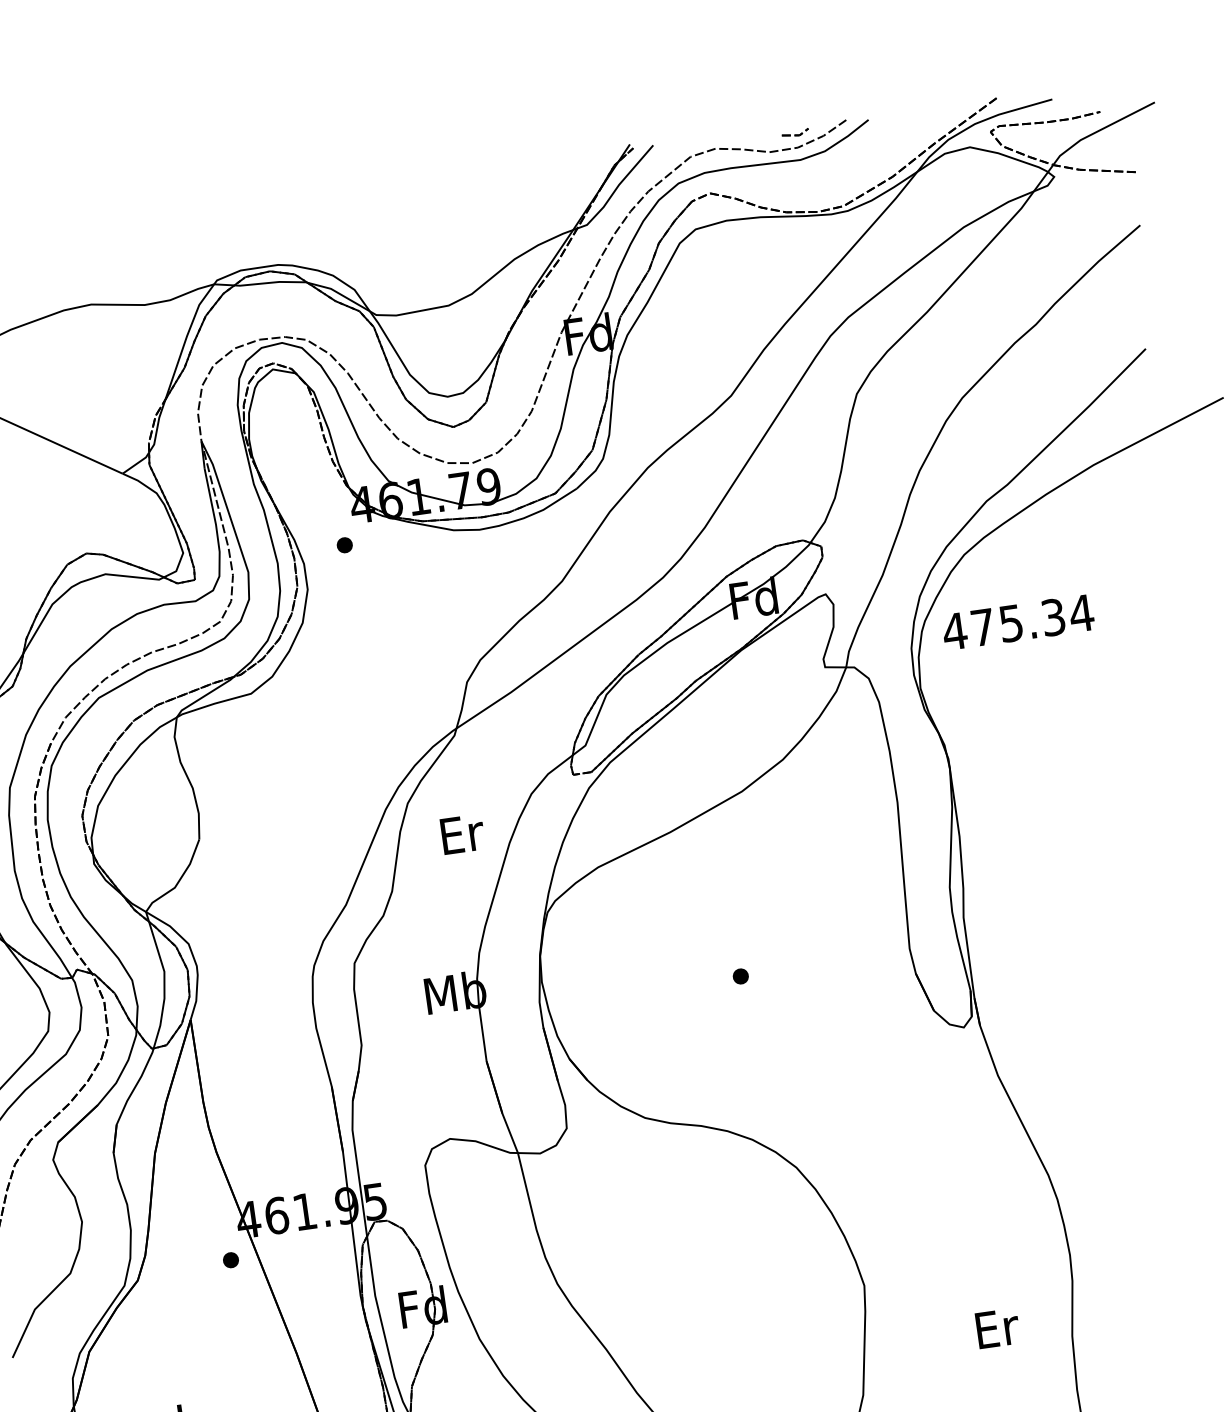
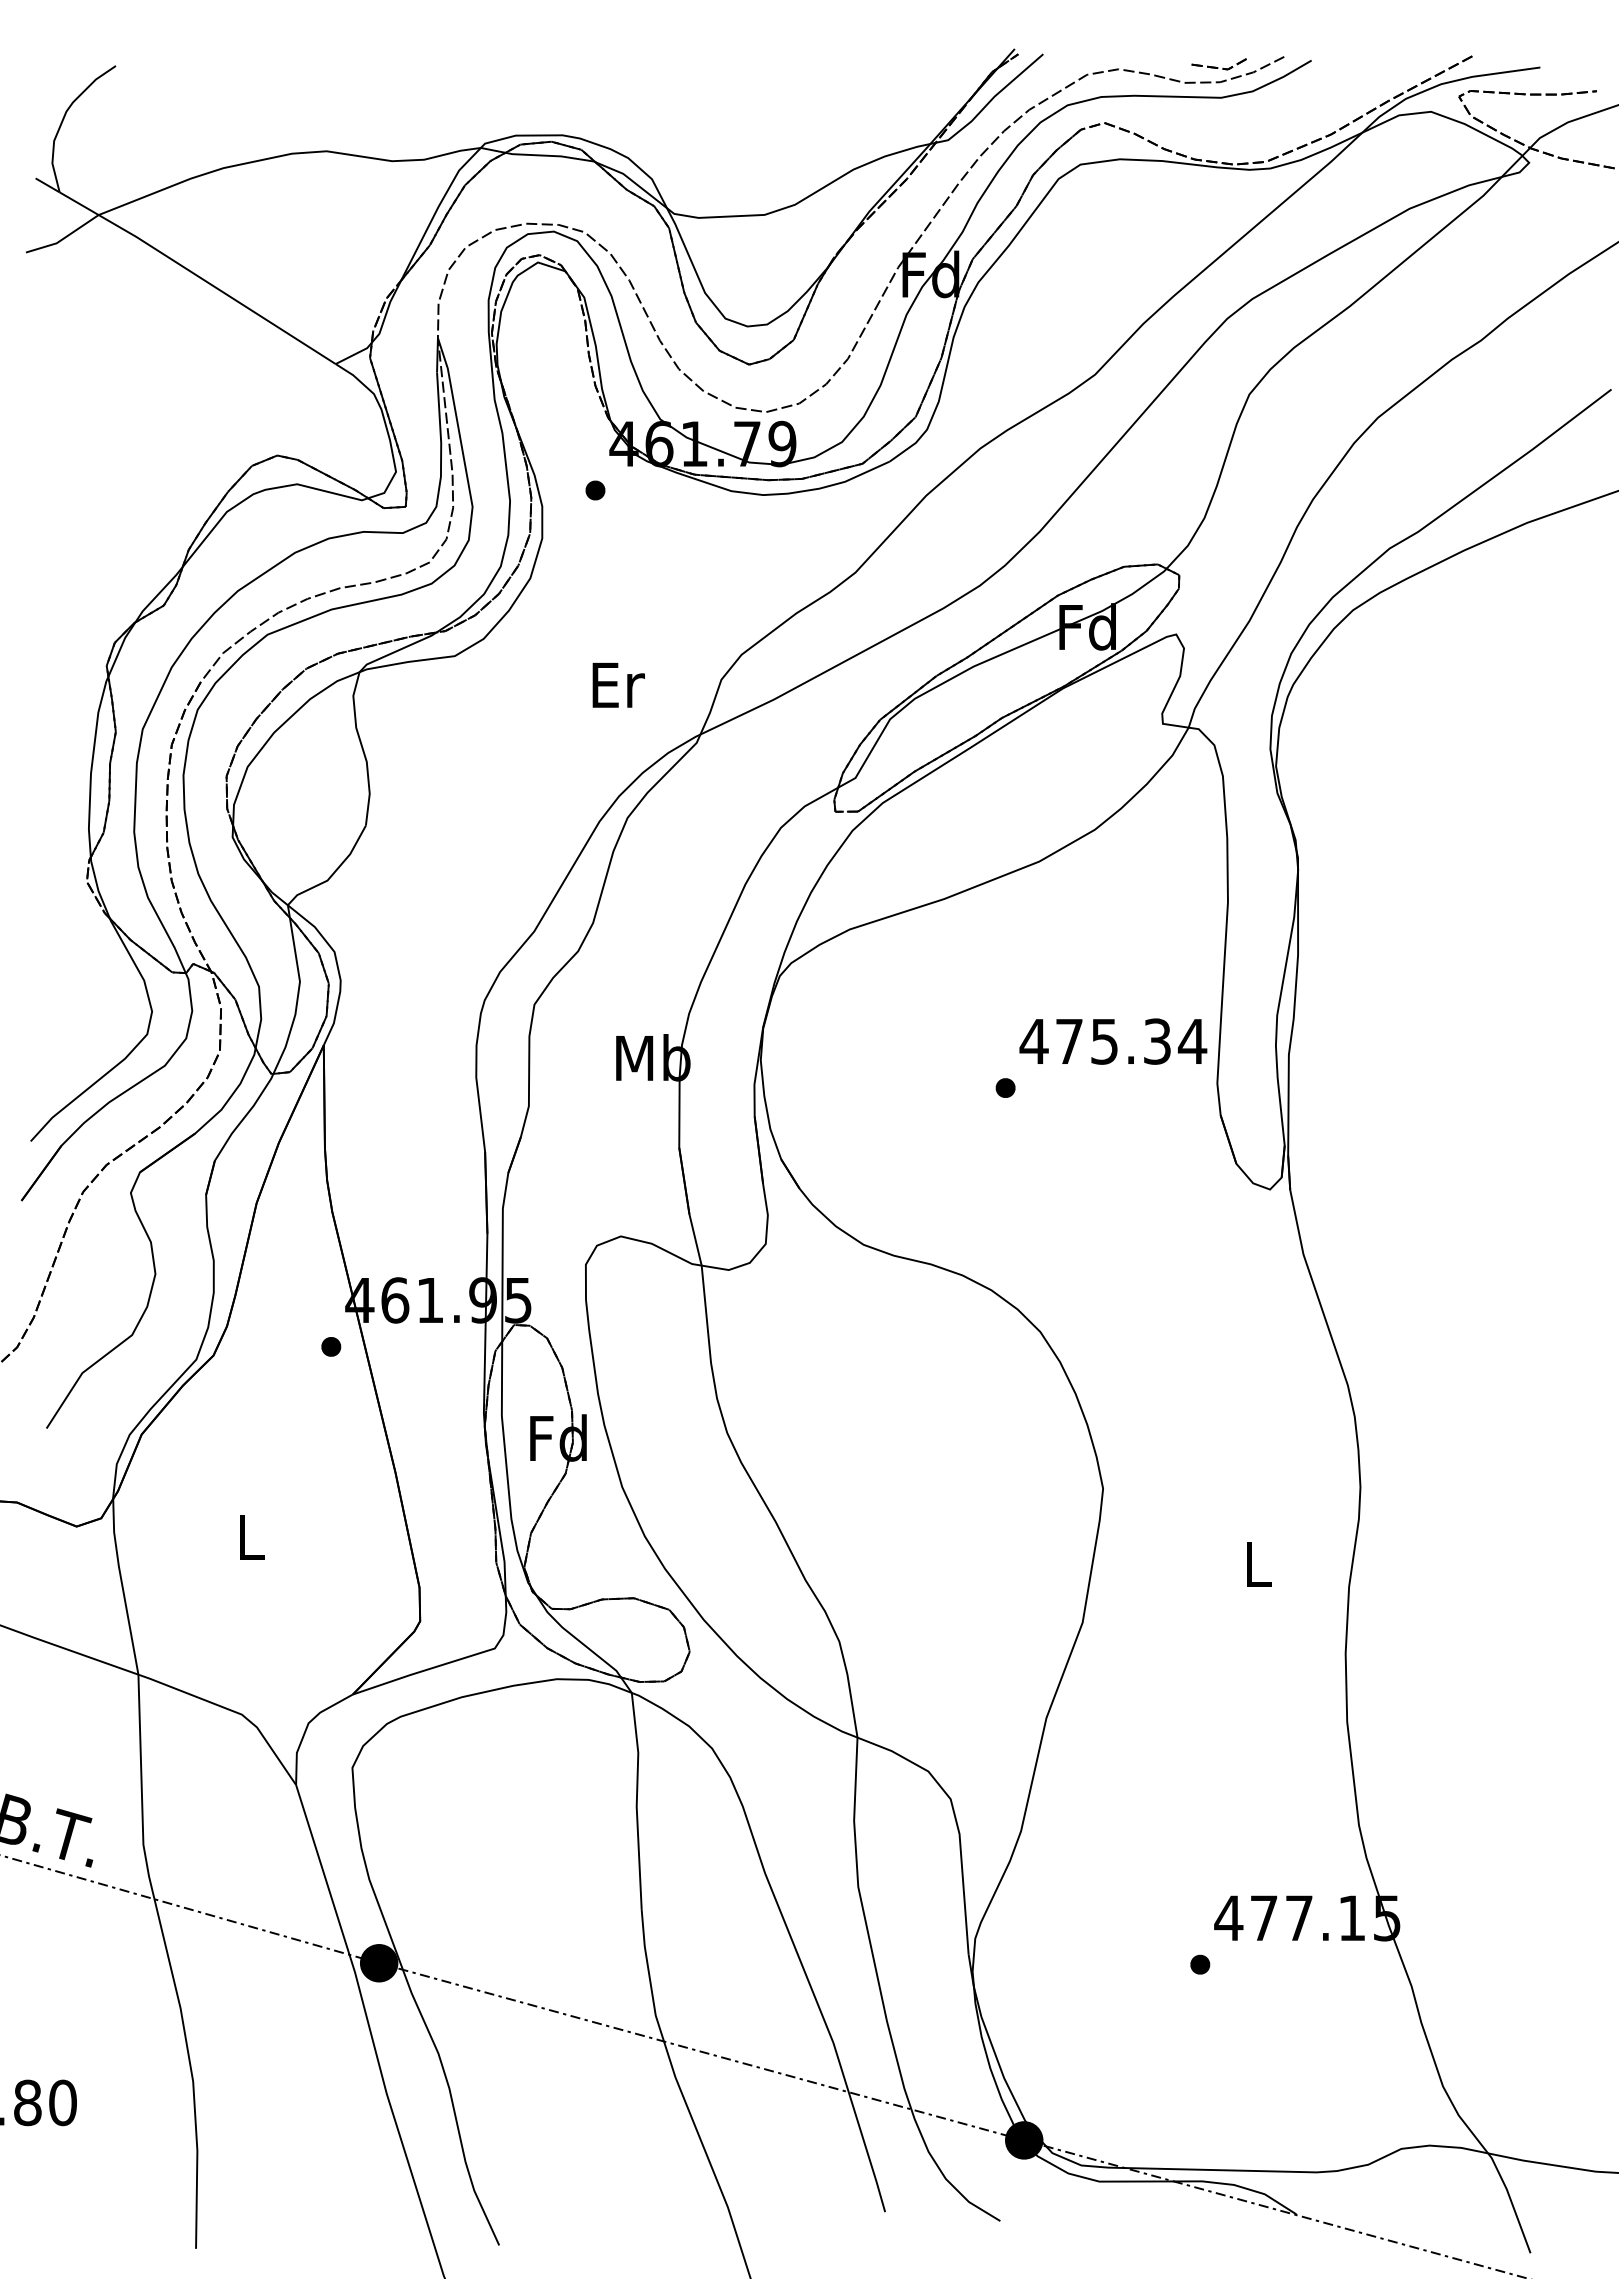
part: (794, 133) -> (1218, 64), size x1.67
text: (1018, 622) -> (1113, 1041), moved
text: (462, 834) -> (618, 685), moved
text: (997, 1327) -> (1259, 1563), Er -> L

